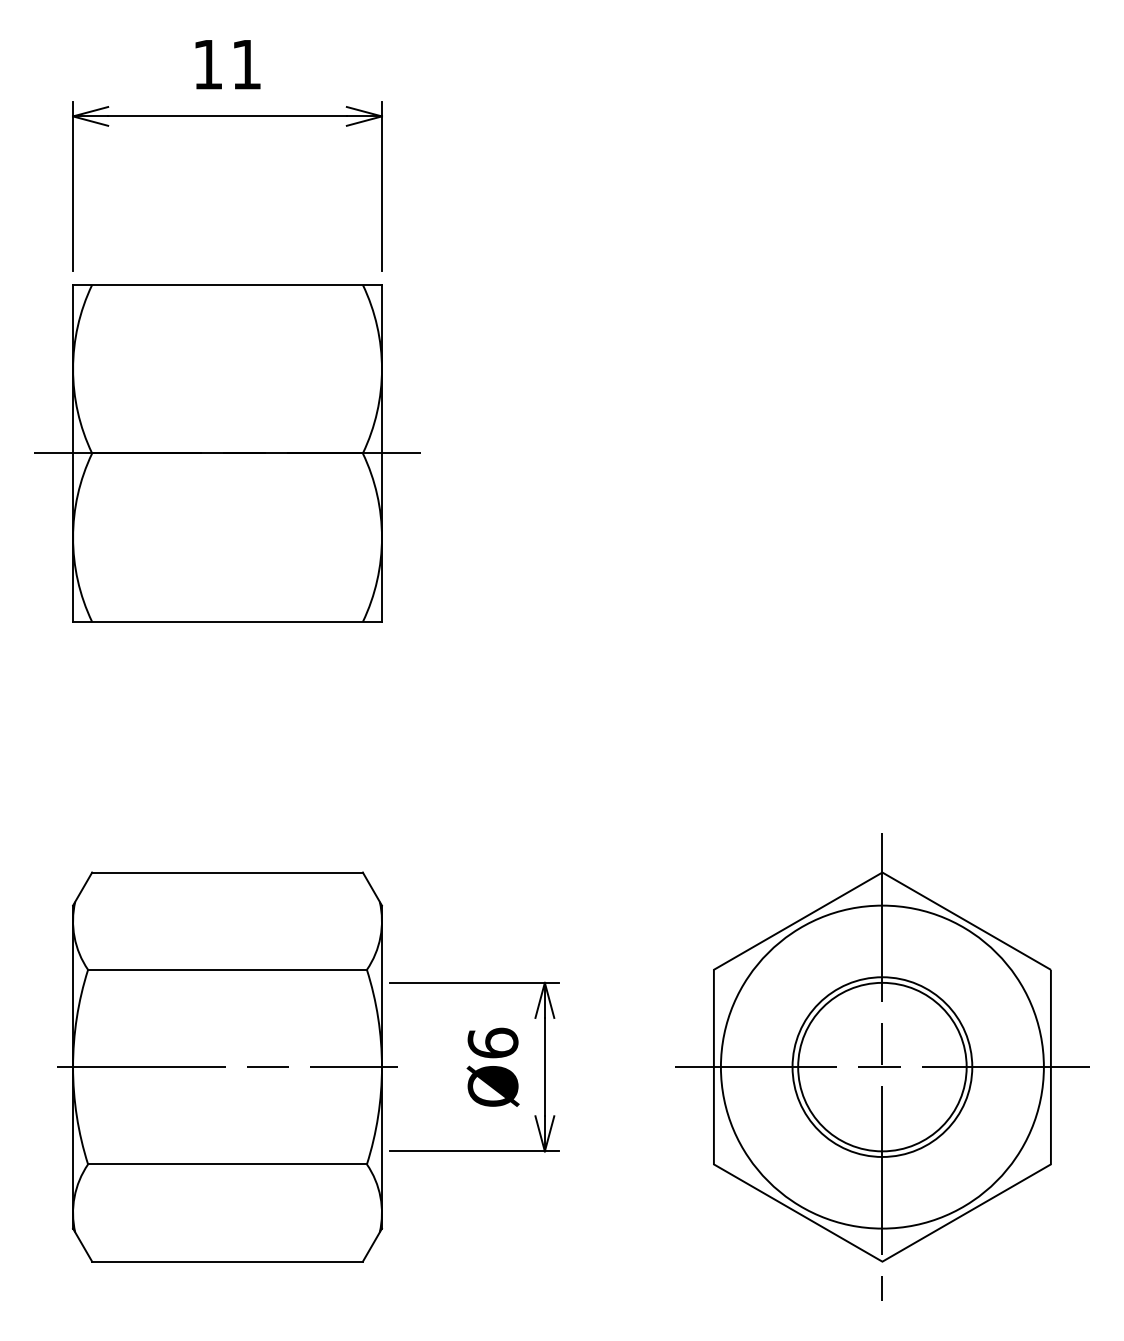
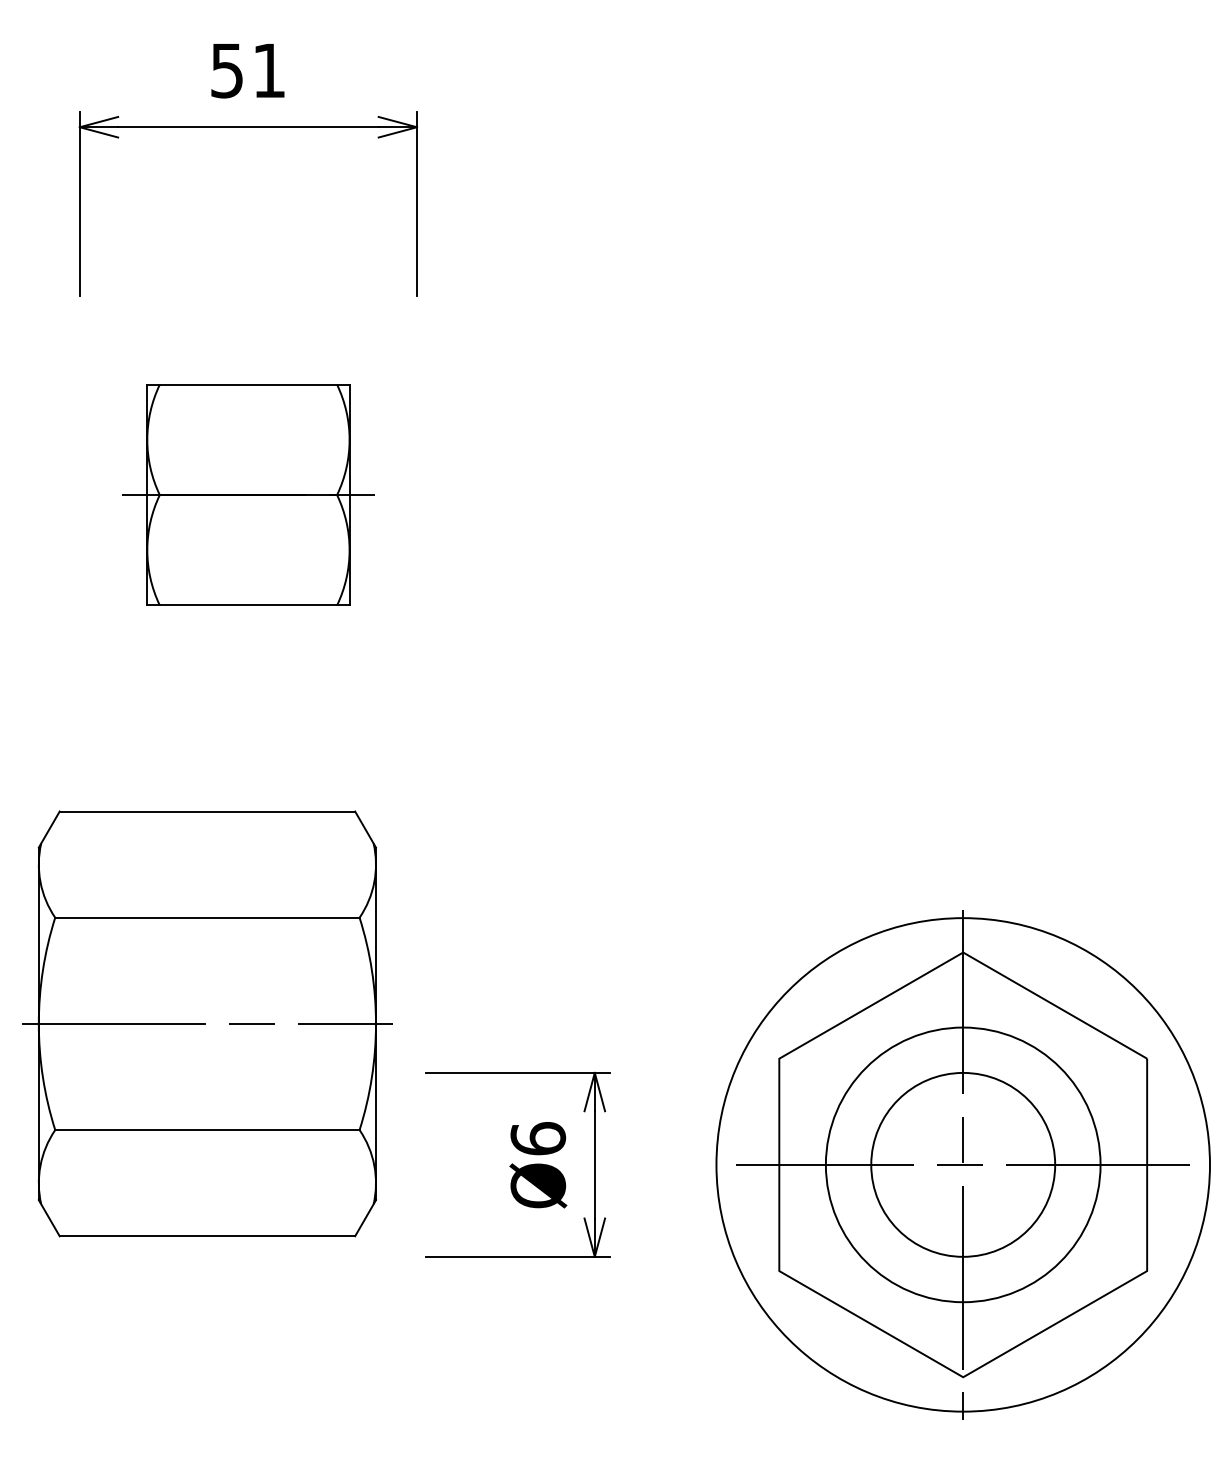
text: (207, 65) -> (226, 71), 11 -> 51
part: (227, 452) -> (248, 494), size x0.6
part: (227, 1066) -> (207, 1023), moved
circle: (881, 1066) -> (962, 1164), size x1.4
circle: (882, 1066) -> (963, 1164), size x1.4

